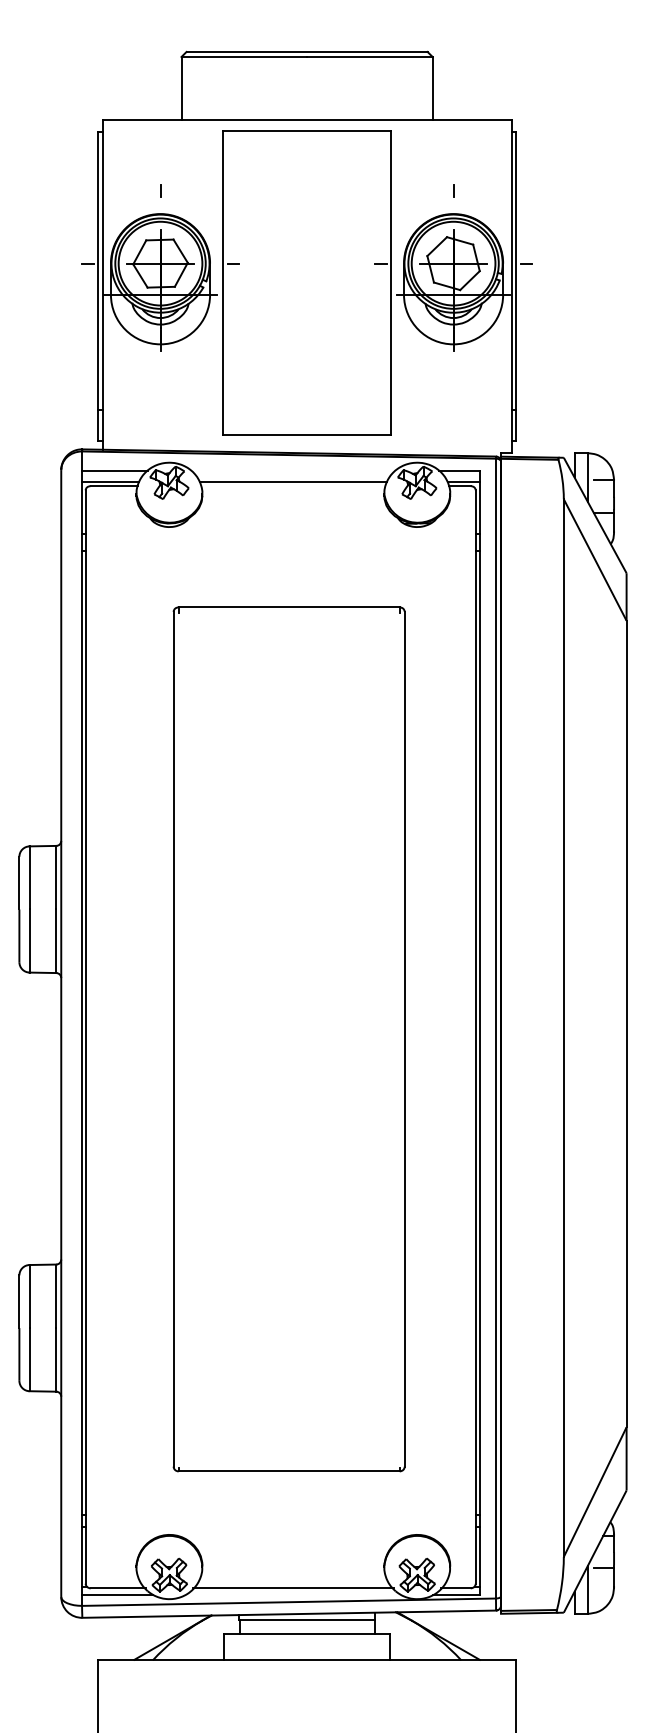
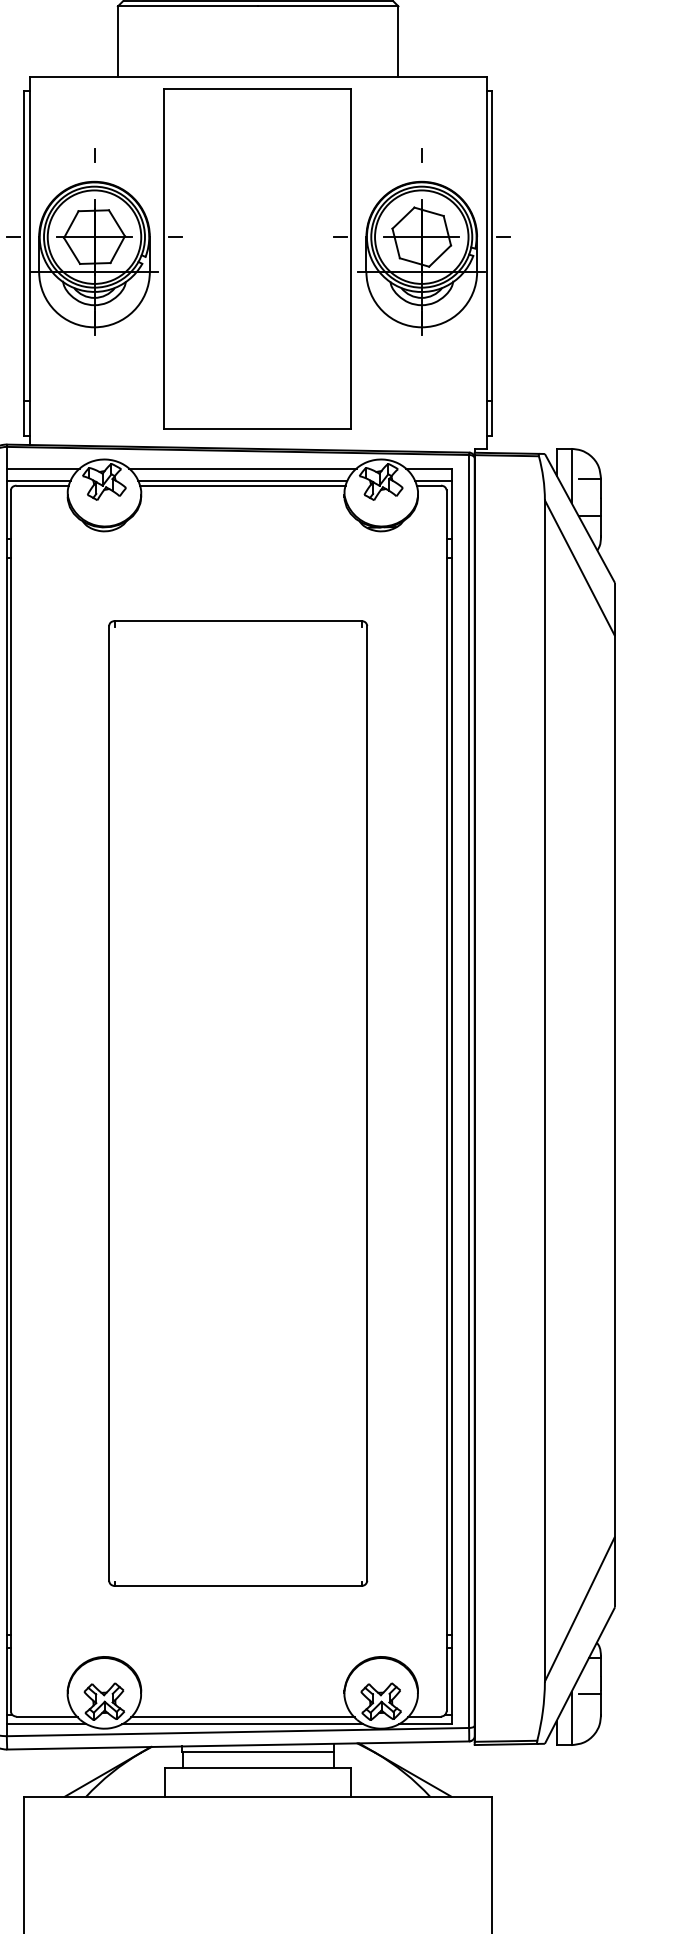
line: (293, 470) -> (243, 468), added
line: (293, 486) -> (243, 486), added
line: (293, 1594) -> (243, 1723), added

